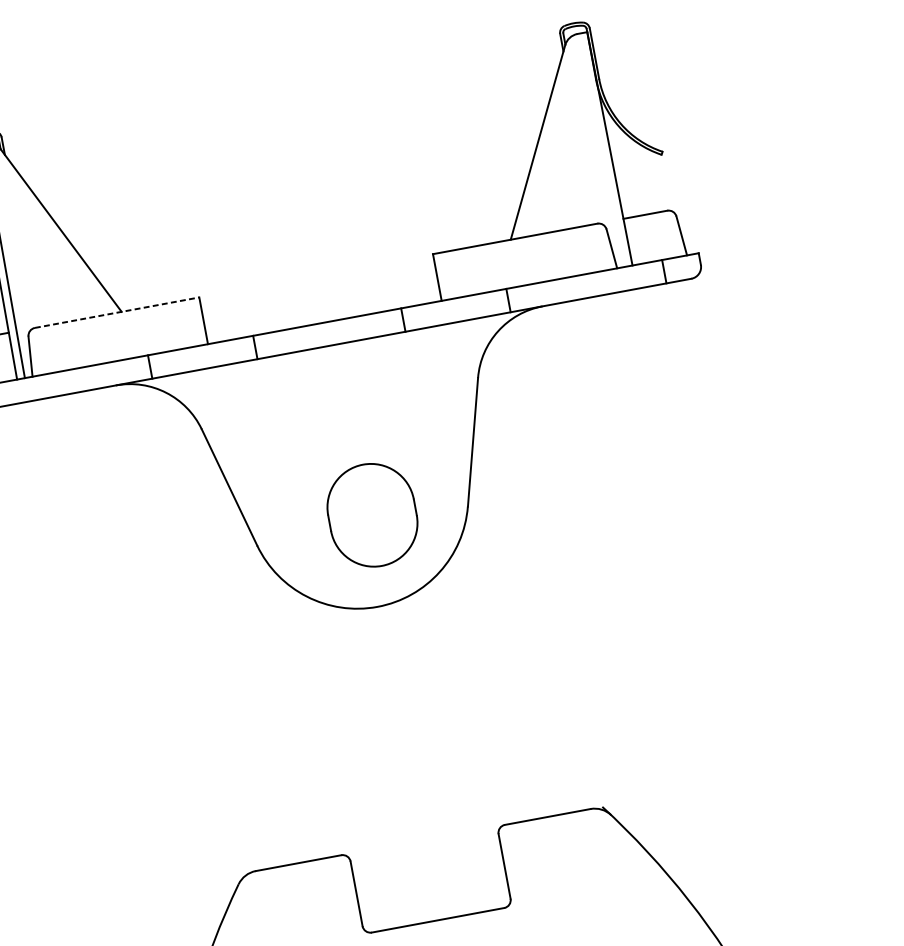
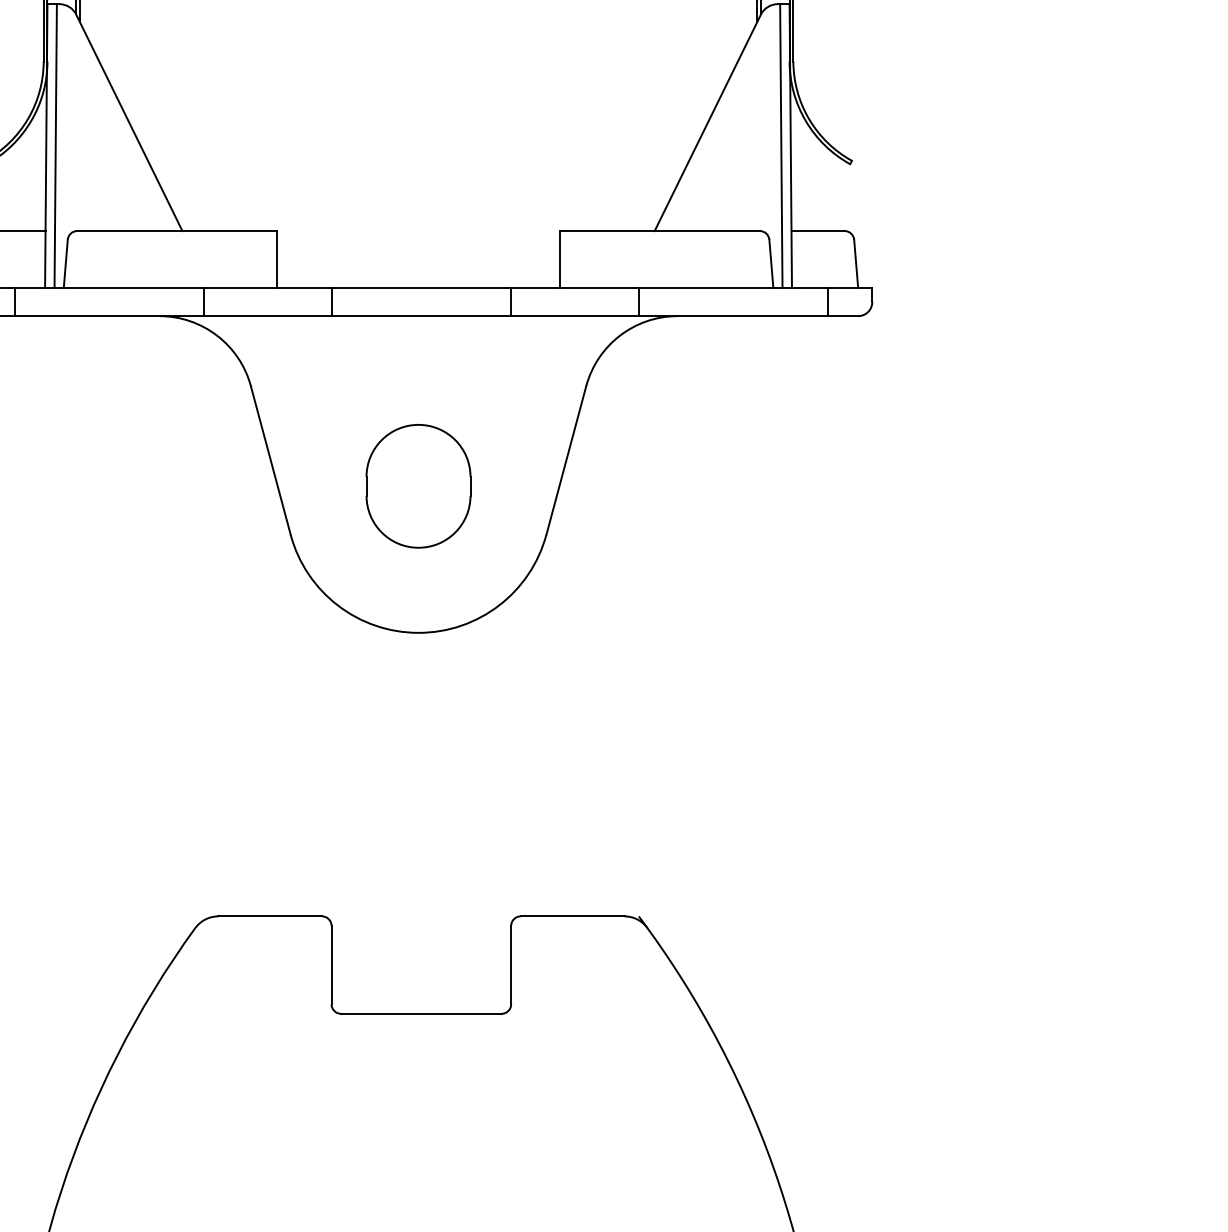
line: (602, 149) -> (781, 145), added
line: (116, 313) -> (176, 231), dashed -> solid
part: (372, 515) -> (418, 486), moved

